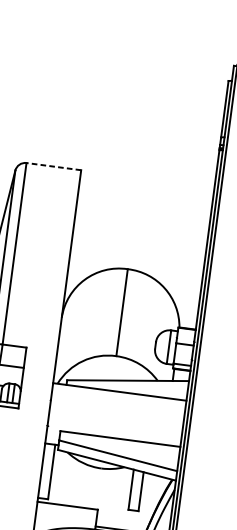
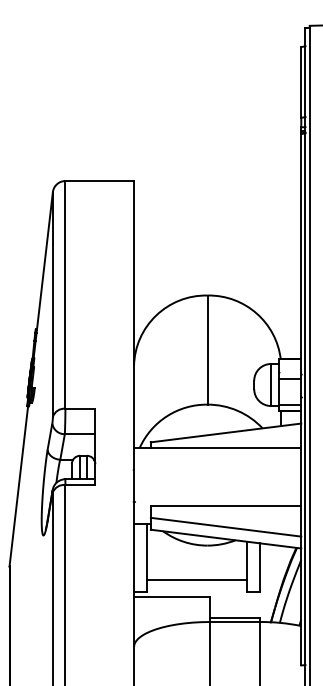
line: (53, 166) -> (99, 181), dashed -> solid
line: (89, 494) -> (196, 579), added

